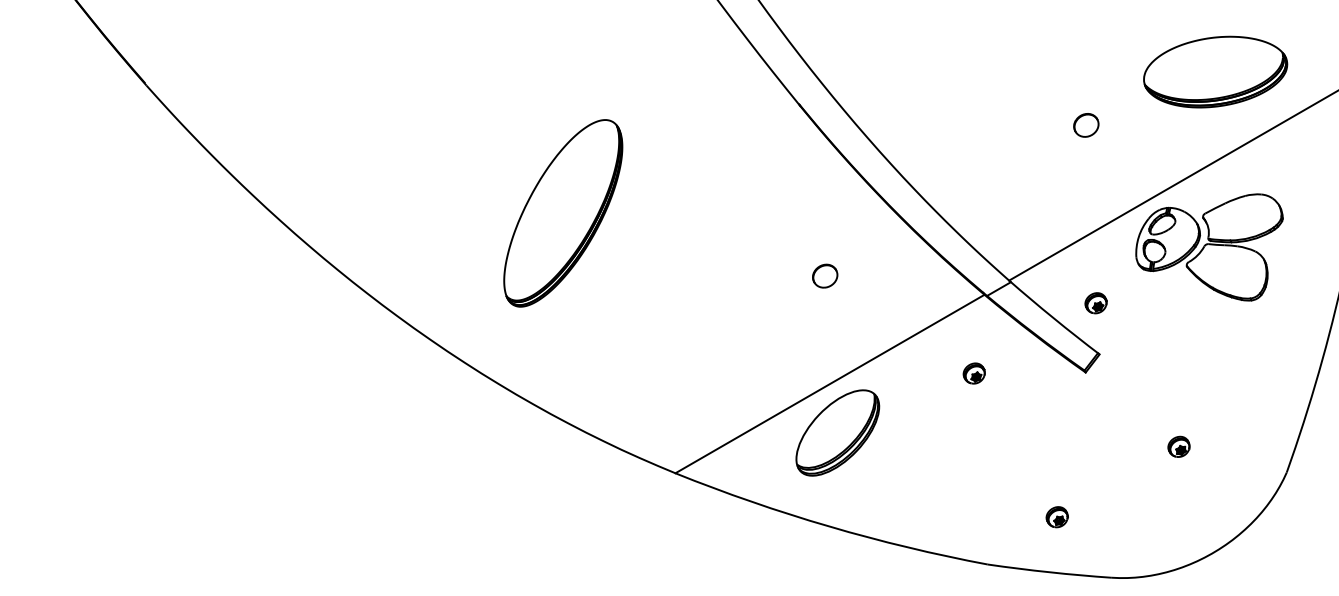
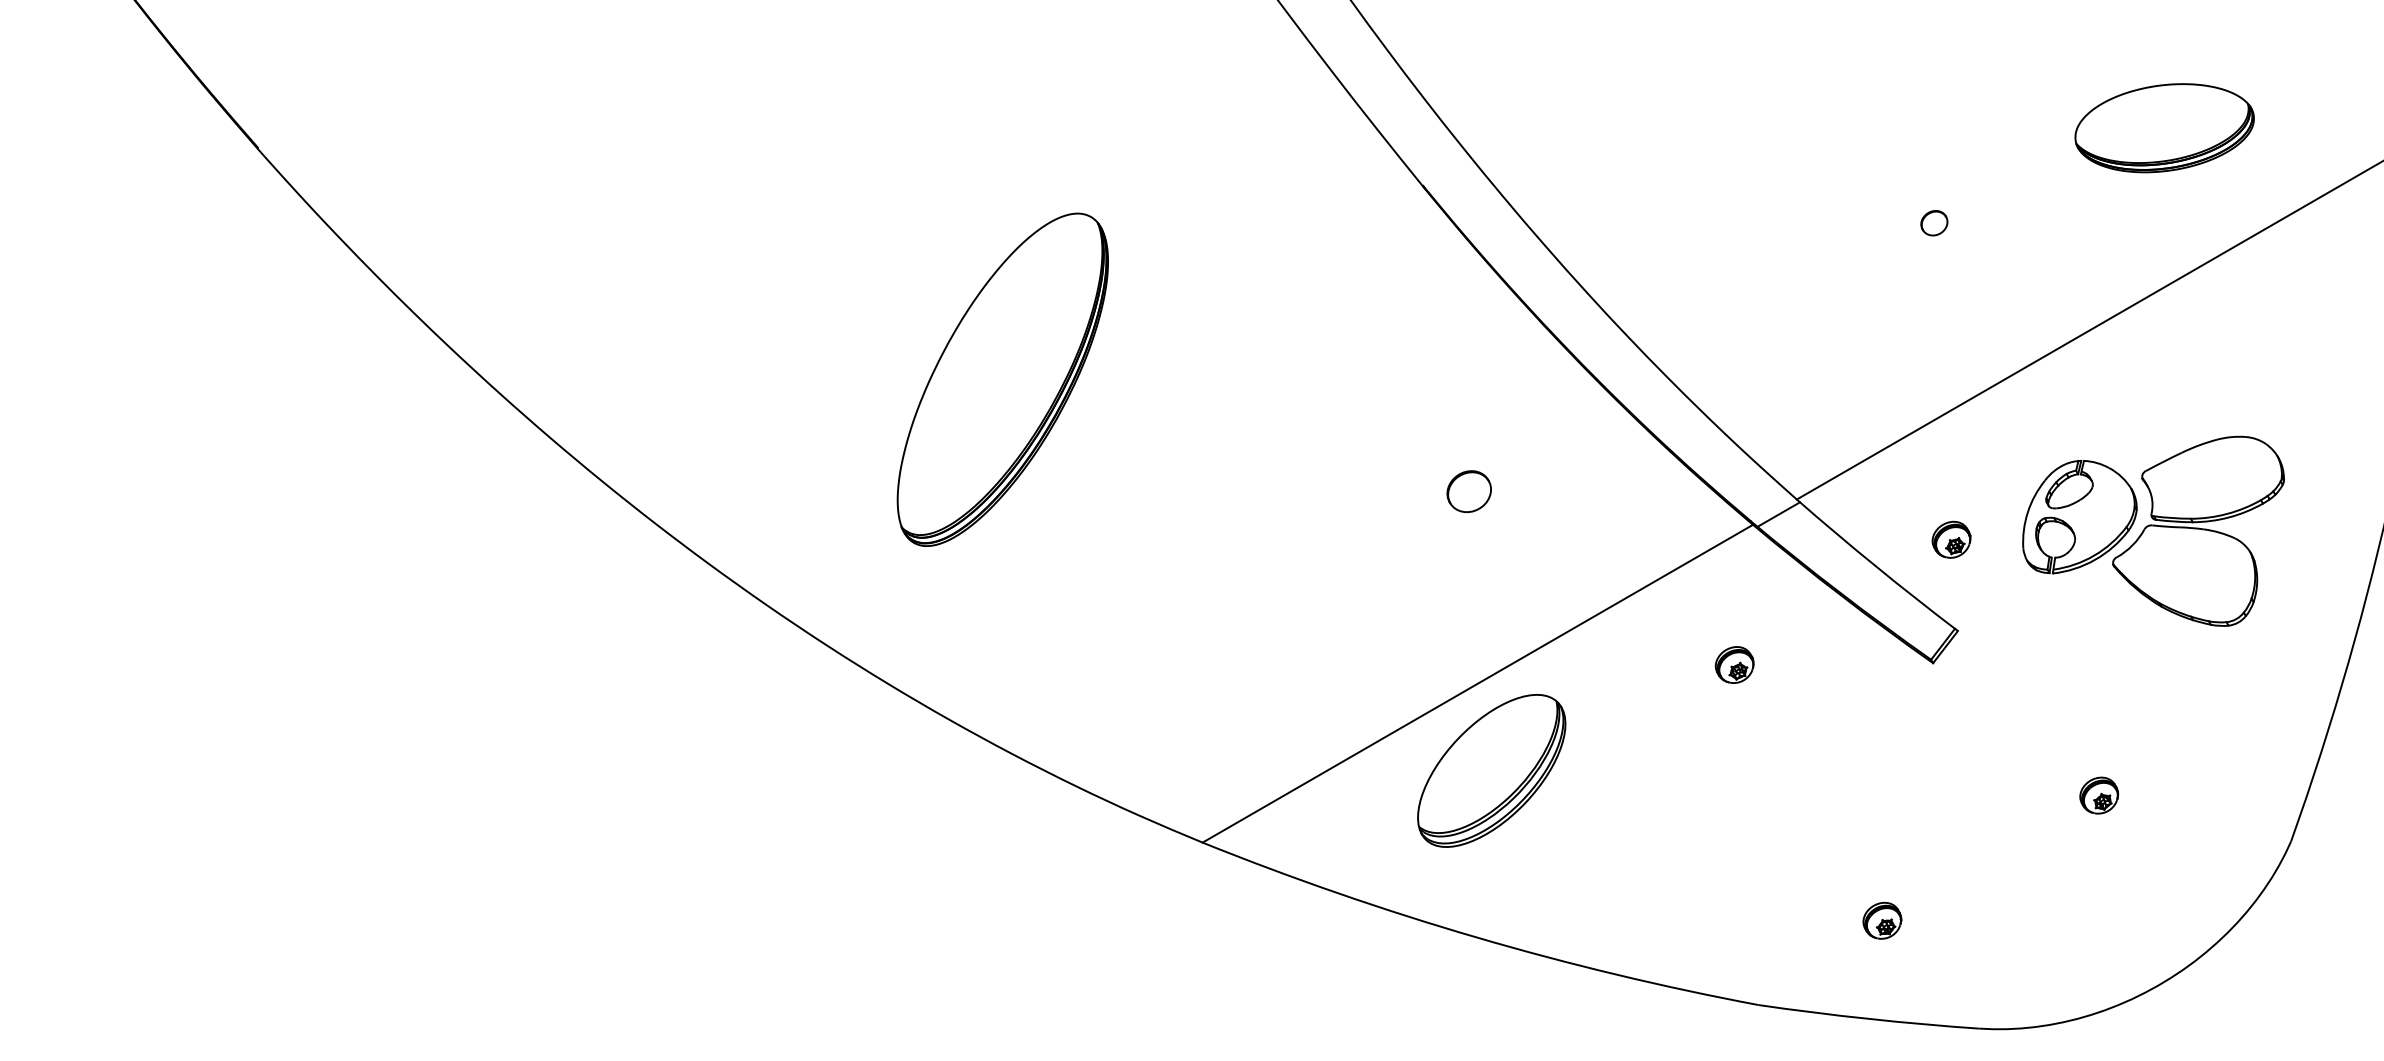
part: (1215, 71) -> (2164, 127), size x0.7
part: (1086, 125) -> (1934, 223), size x0.6
part: (1209, 247) -> (2153, 531), moved

